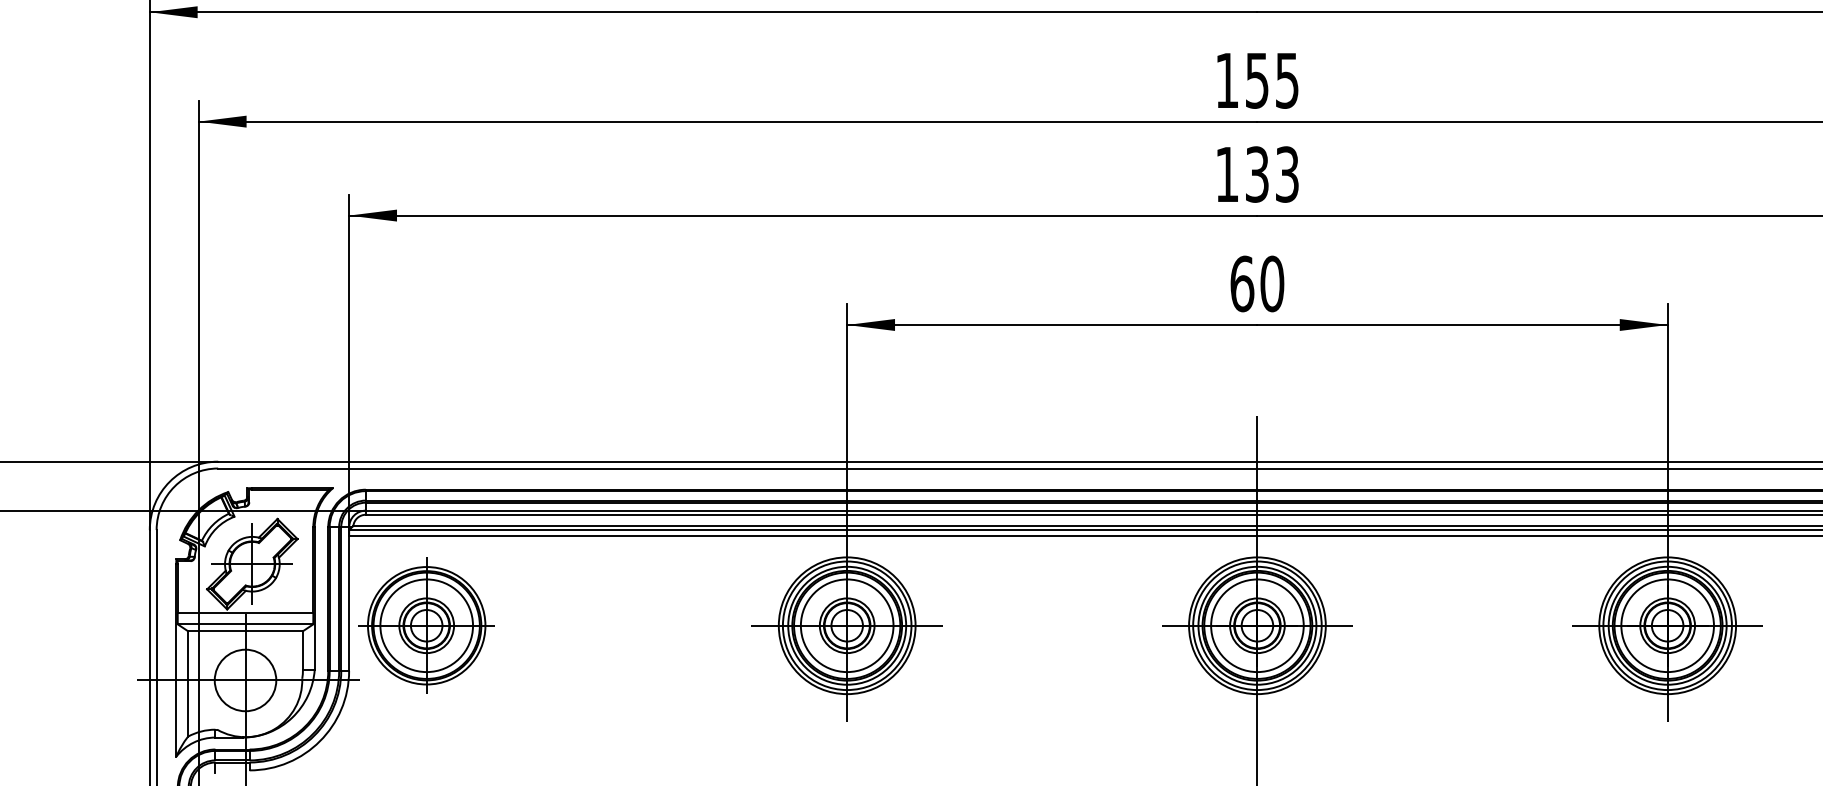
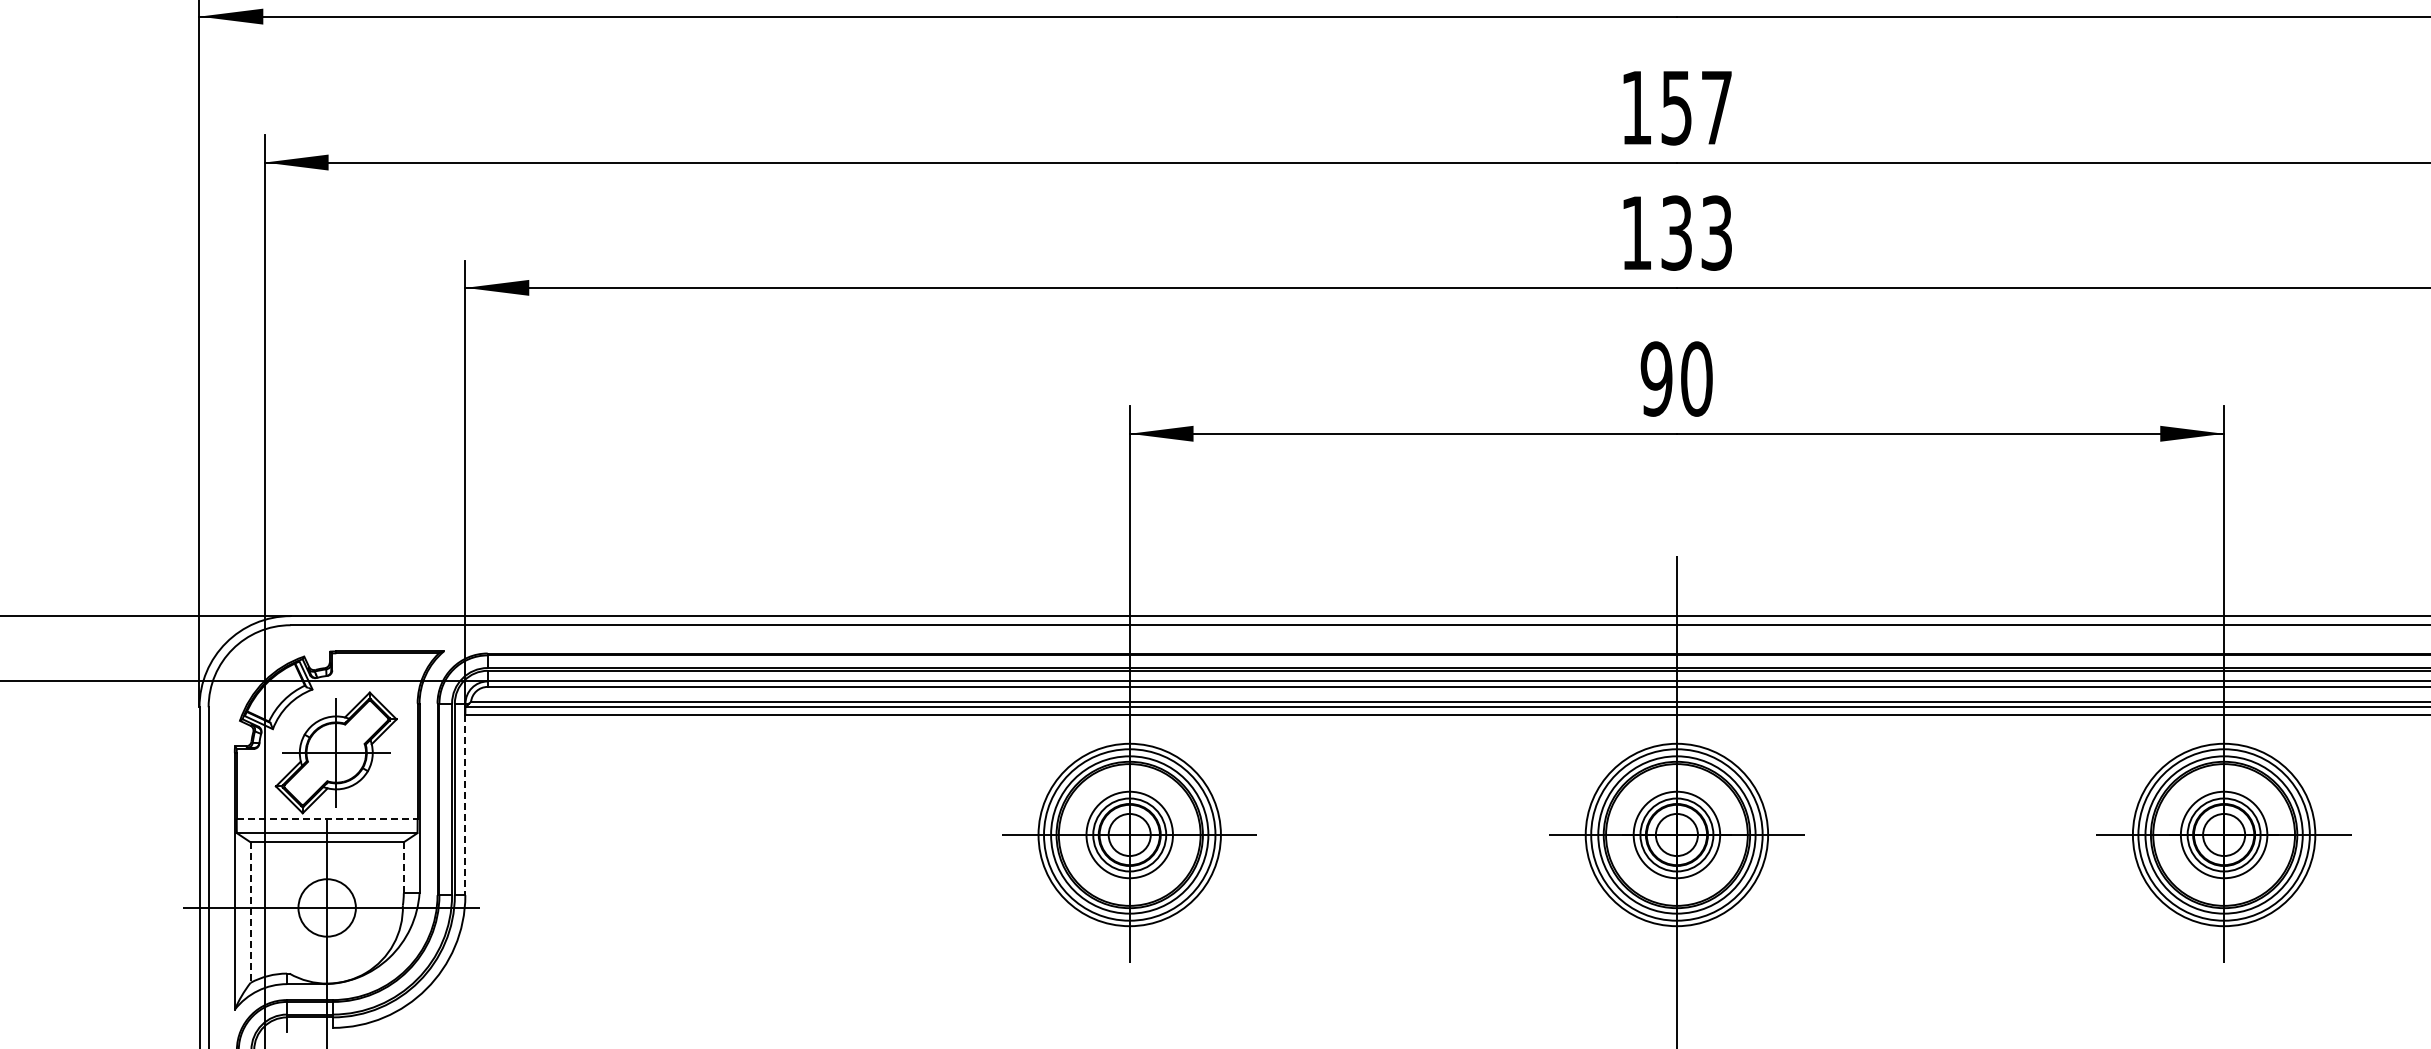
text: (1287, 81) -> (1716, 108), 155 -> 157
text: (1242, 283) -> (1656, 378), 60 -> 90
line: (349, 603) -> (465, 805), solid -> dashed
line: (245, 613) -> (327, 818), solid -> dashed
part: (426, 625) -> (568, 834), removed
circle: (847, 625) -> (1129, 834), size x0.7
circle: (1257, 625) -> (1676, 834), size x0.7
circle: (1667, 625) -> (2223, 834), size x0.7
line: (302, 650) -> (403, 867), solid -> dashed
circle: (245, 680) -> (327, 907), size x0.7
line: (188, 684) -> (250, 913), solid -> dashed

